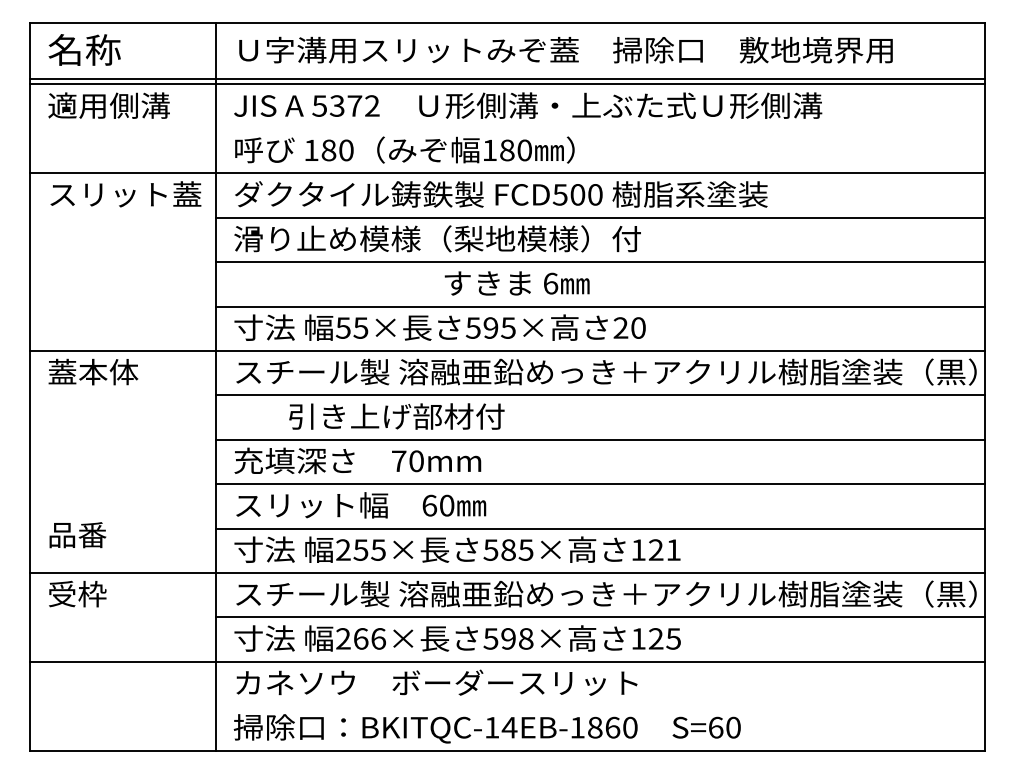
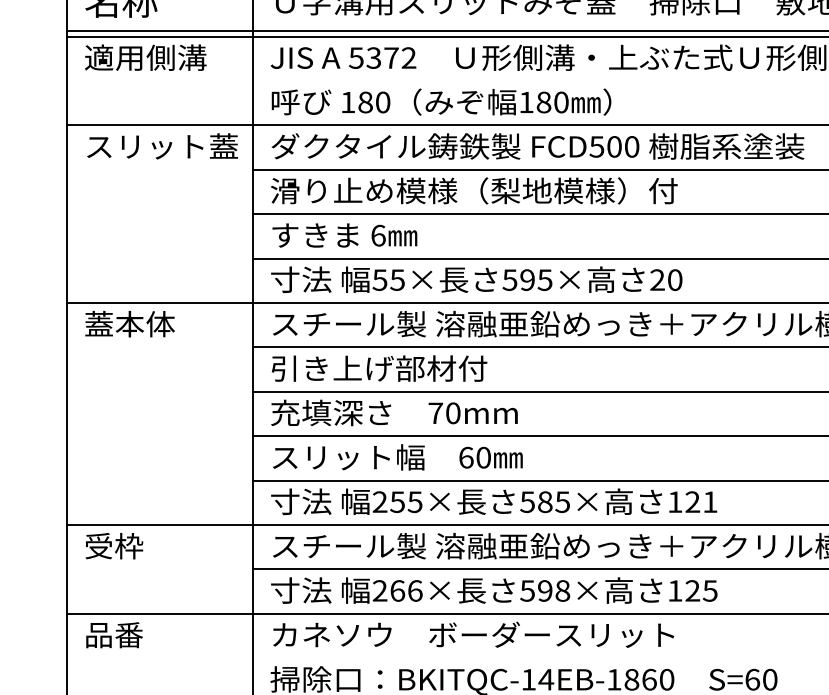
text: (516, 283) -> (344, 235), moved
text: (396, 416) -> (379, 368), moved
text: (77, 535) -> (114, 635), moved

